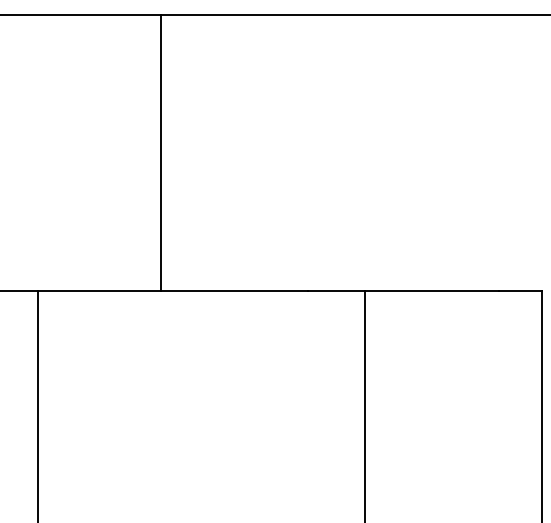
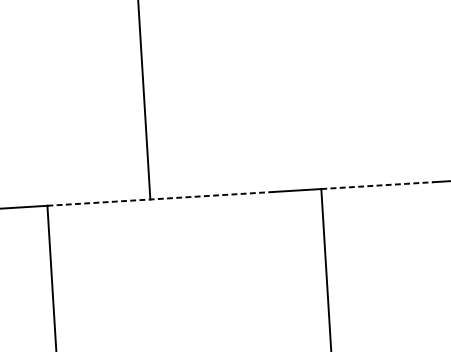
line: (173, 290) -> (161, 198), solid -> dashed
line: (431, 290) -> (376, 185), solid -> dashed

